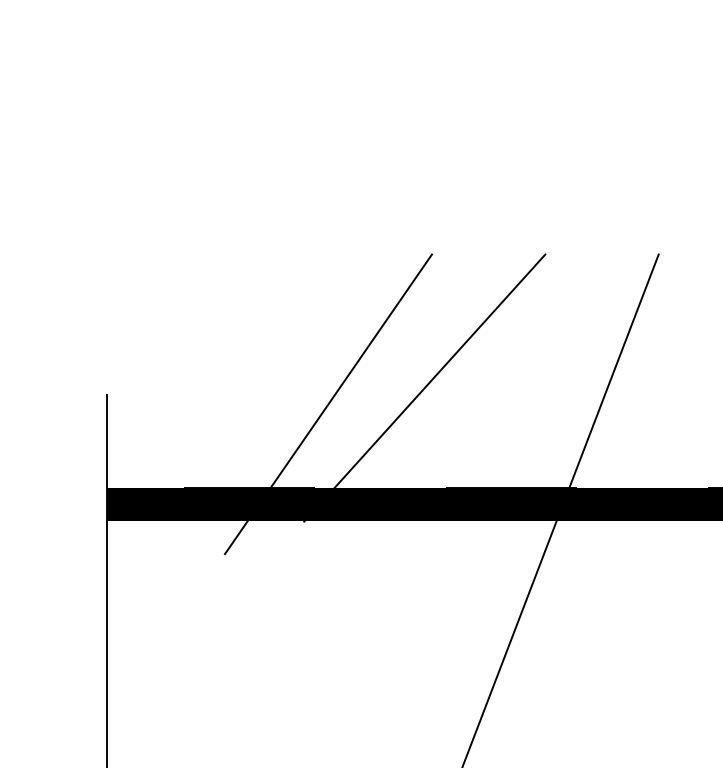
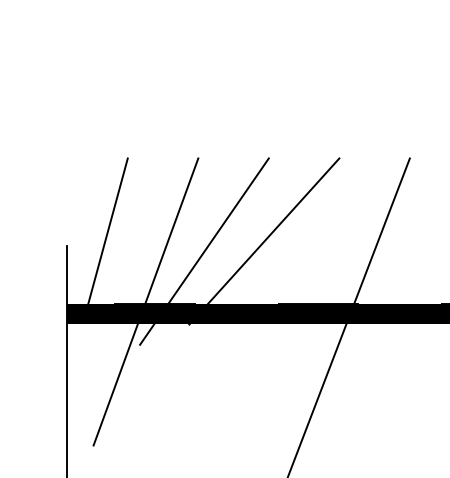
line: (170, 379) -> (106, 236), added
line: (233, 484) -> (145, 301), added

